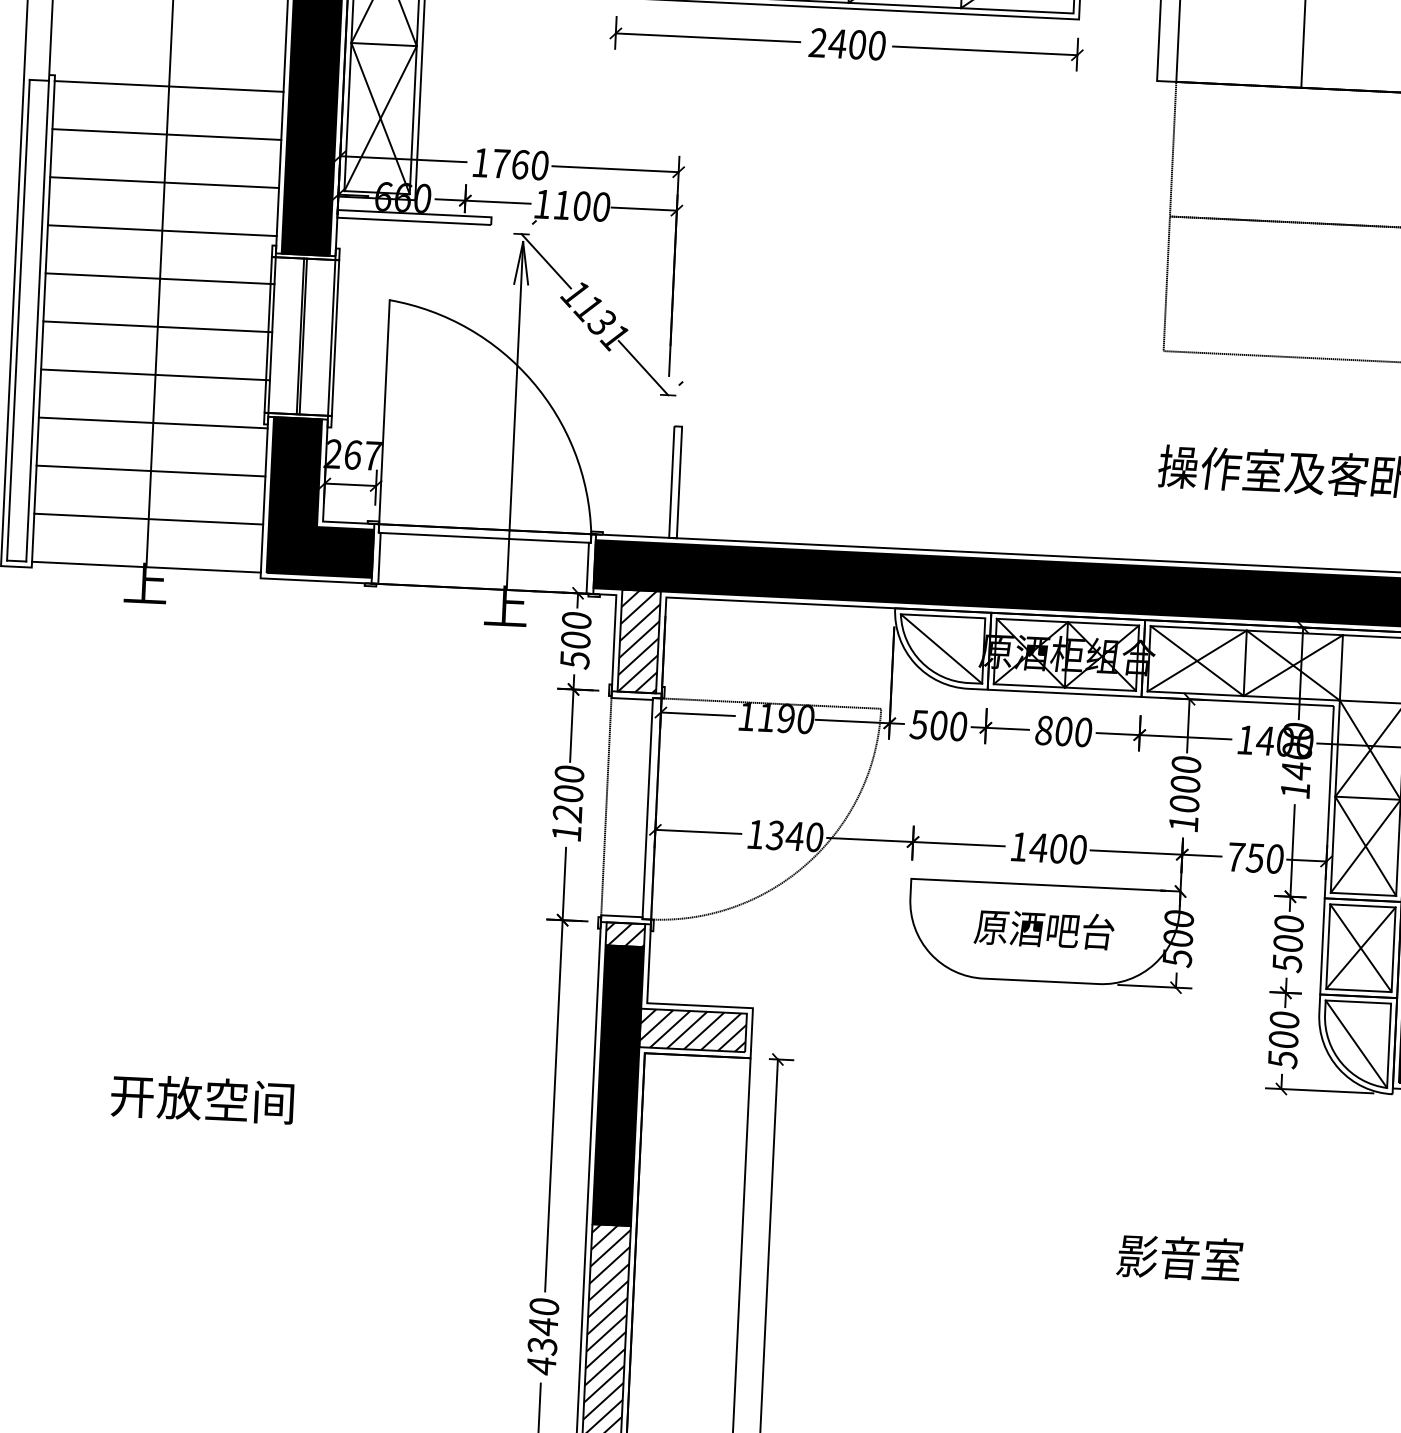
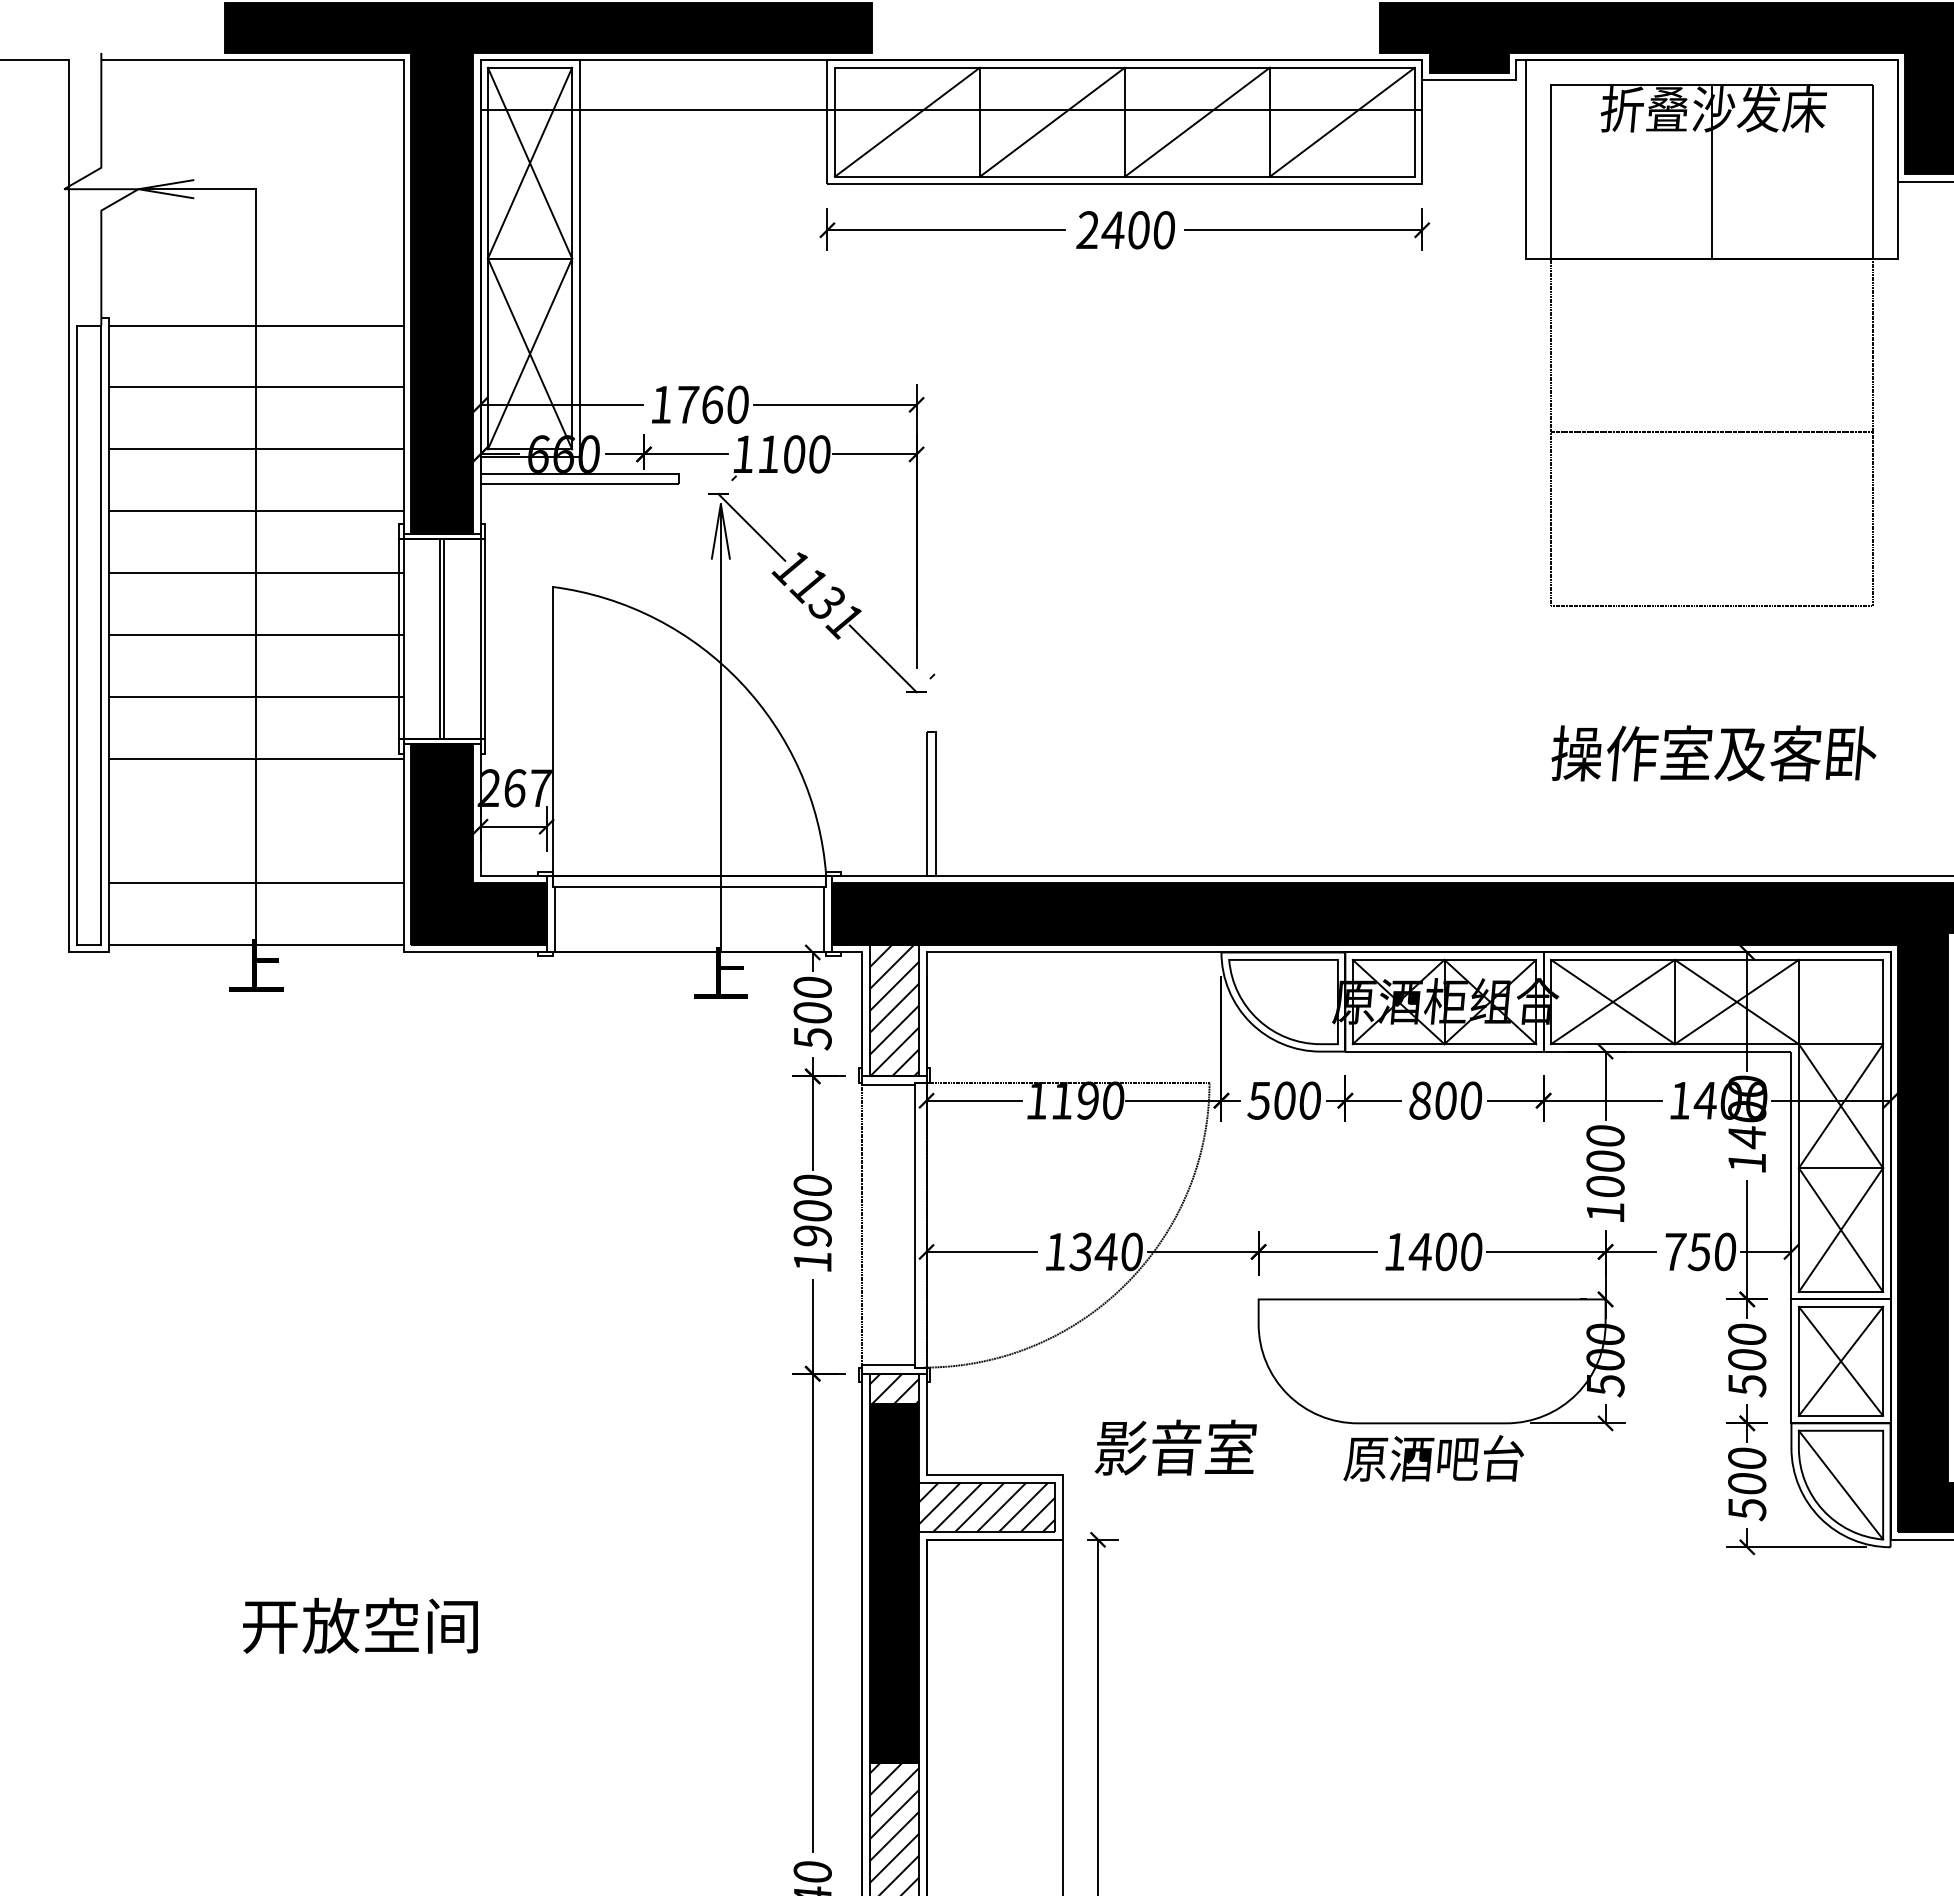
line: (150, 471) -> (255, 821), removed
line: (941, 648) -> (1283, 1001), removed
text: (567, 813) -> (812, 1236), 1200 -> 1900
text: (1044, 929) -> (1433, 1458), moved
text: (1179, 1257) -> (1175, 1447), moved

